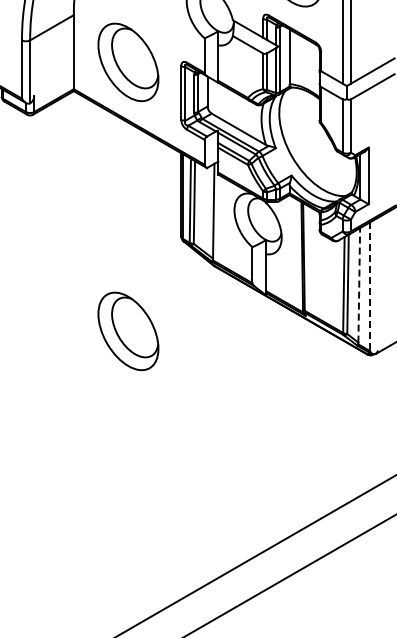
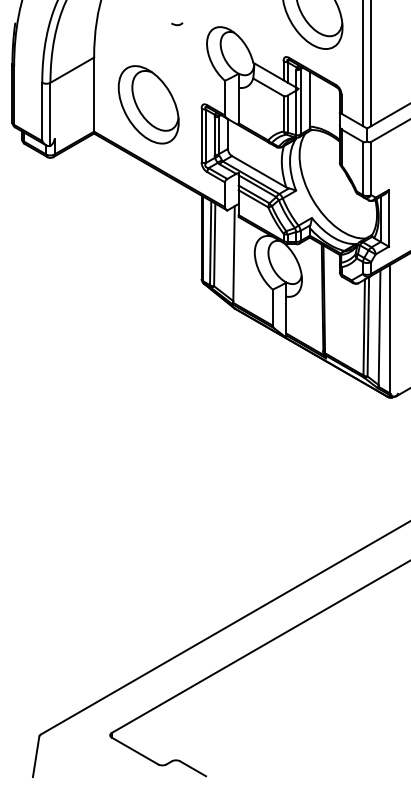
line: (359, 285) -> (379, 327), dashed -> solid
line: (370, 287) -> (390, 329), dashed -> solid
part: (128, 331) -> (148, 373), removed

